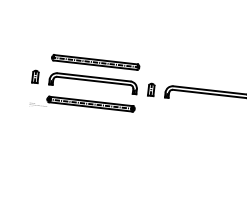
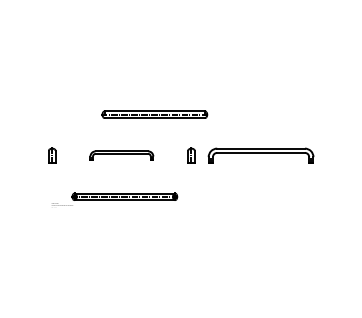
part: (95, 62) -> (154, 114), moved
part: (93, 83) -> (121, 155), size x0.6
part: (83, 104) -> (115, 198), moved

